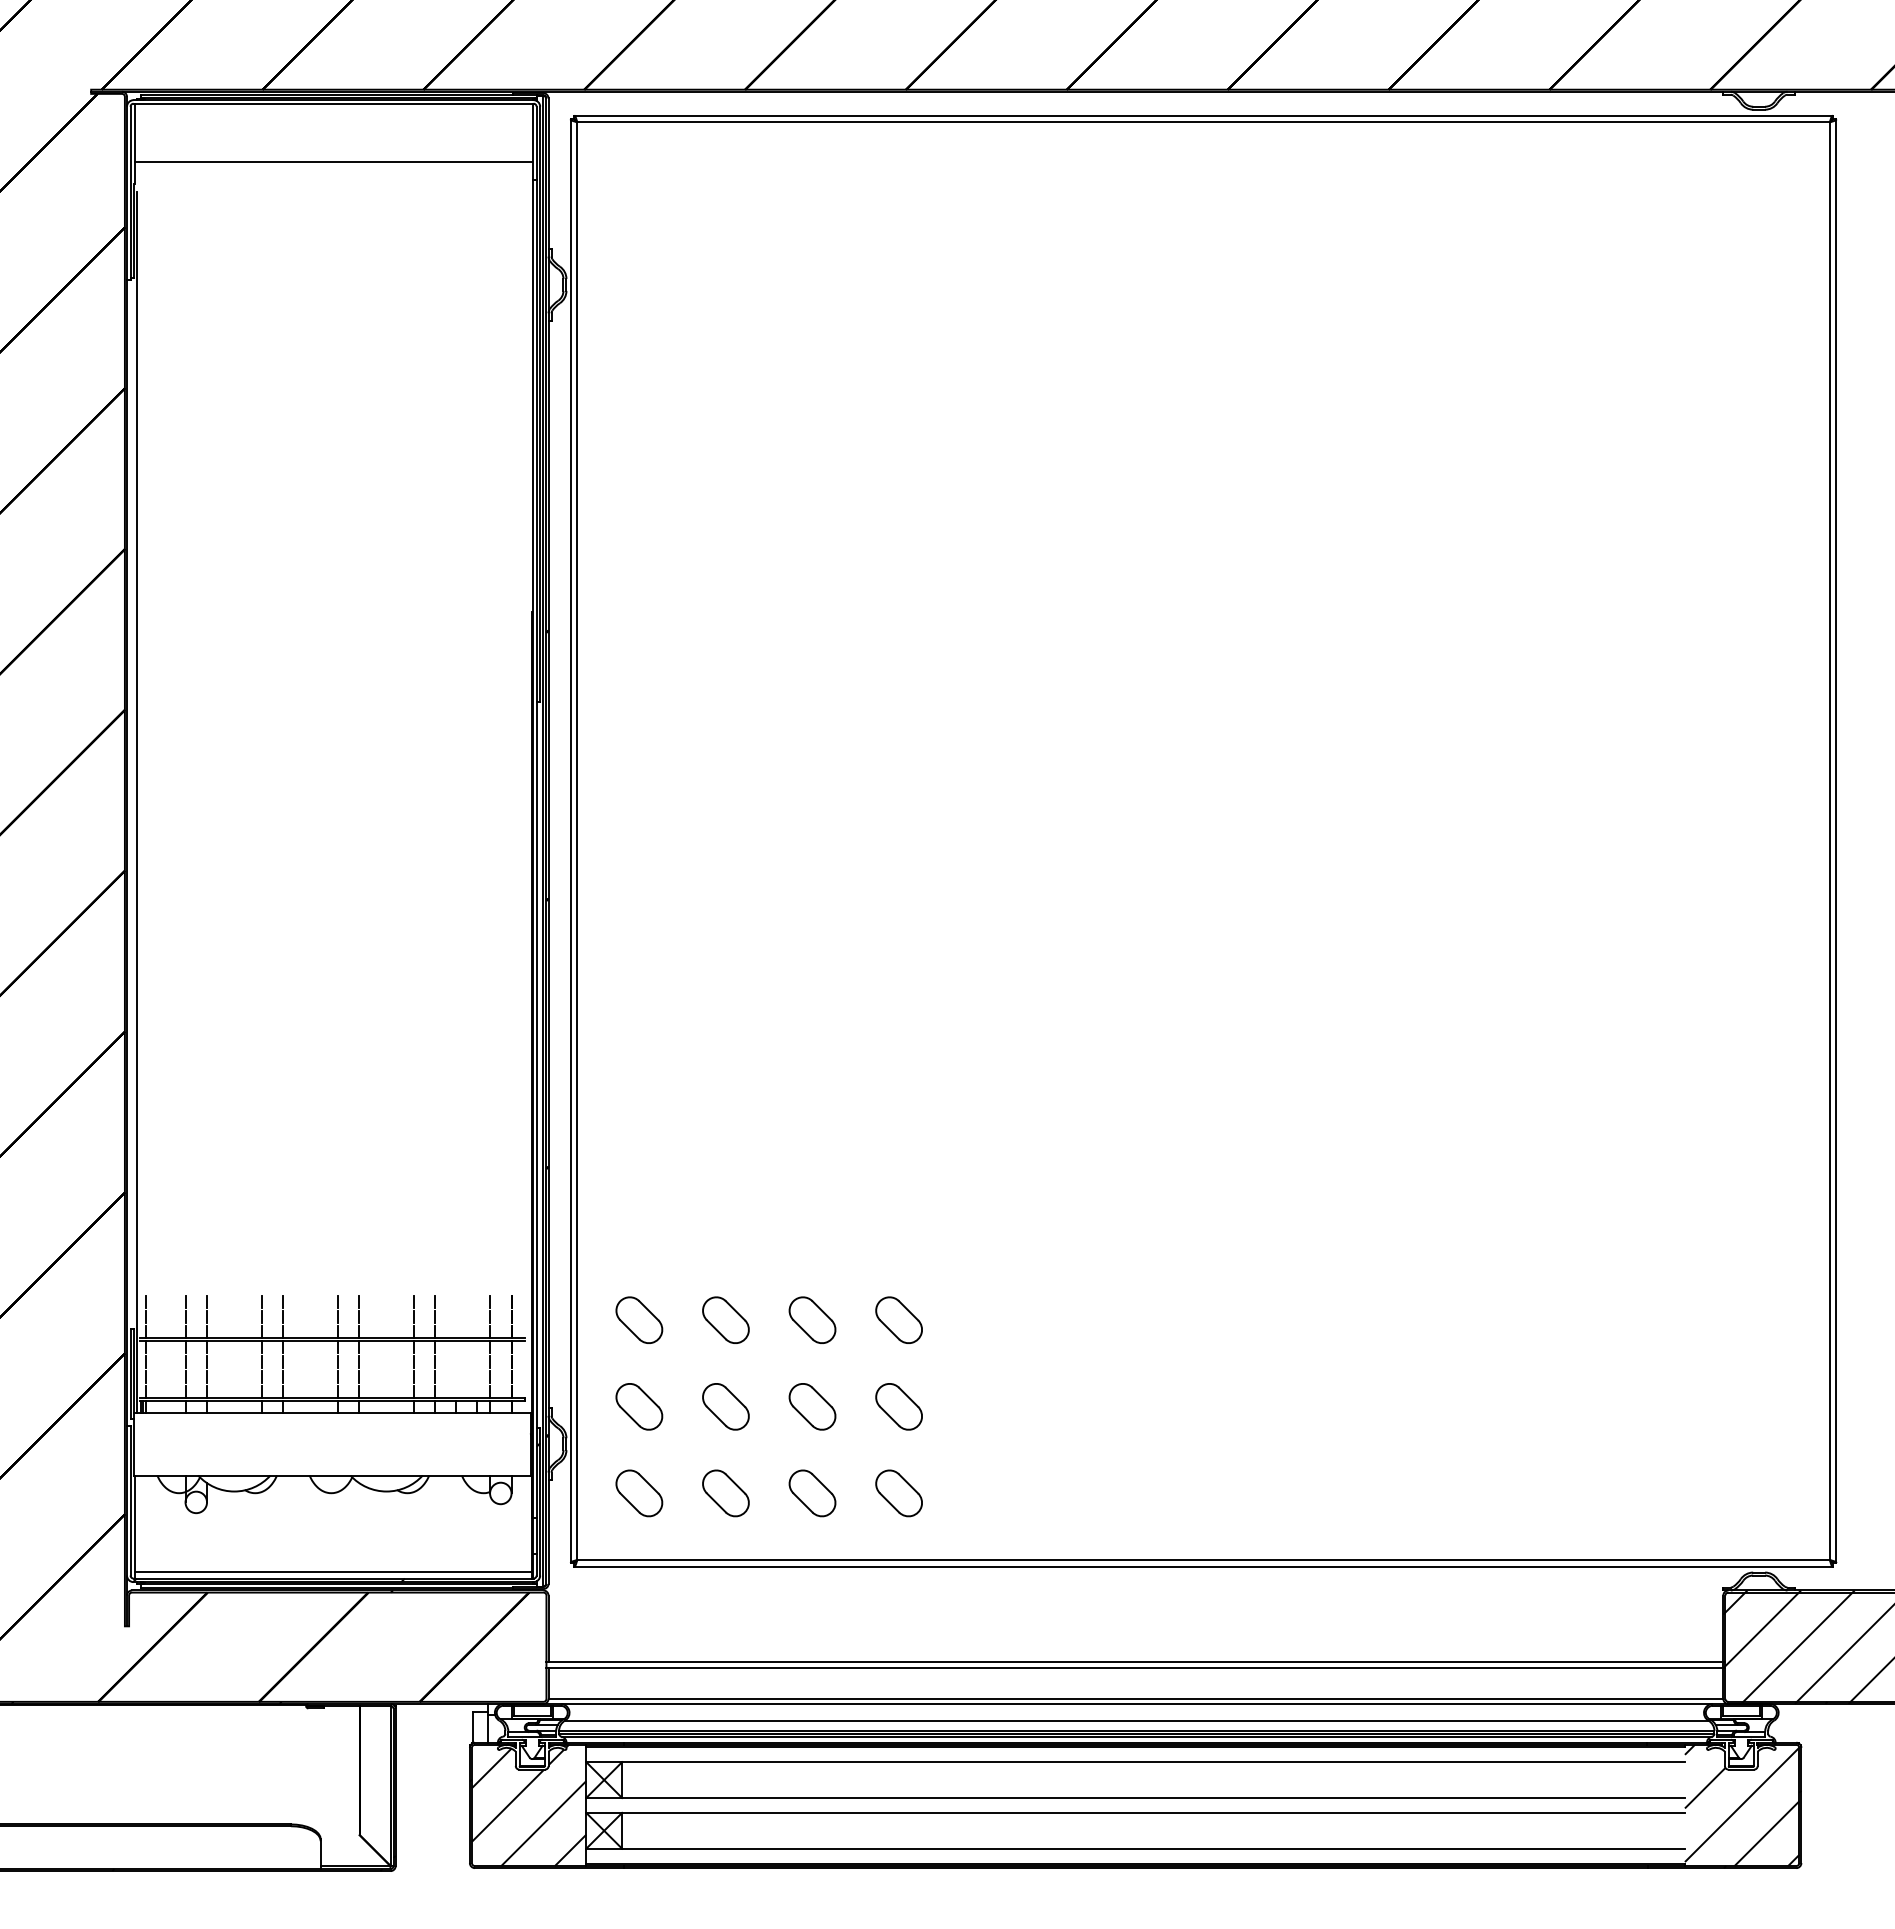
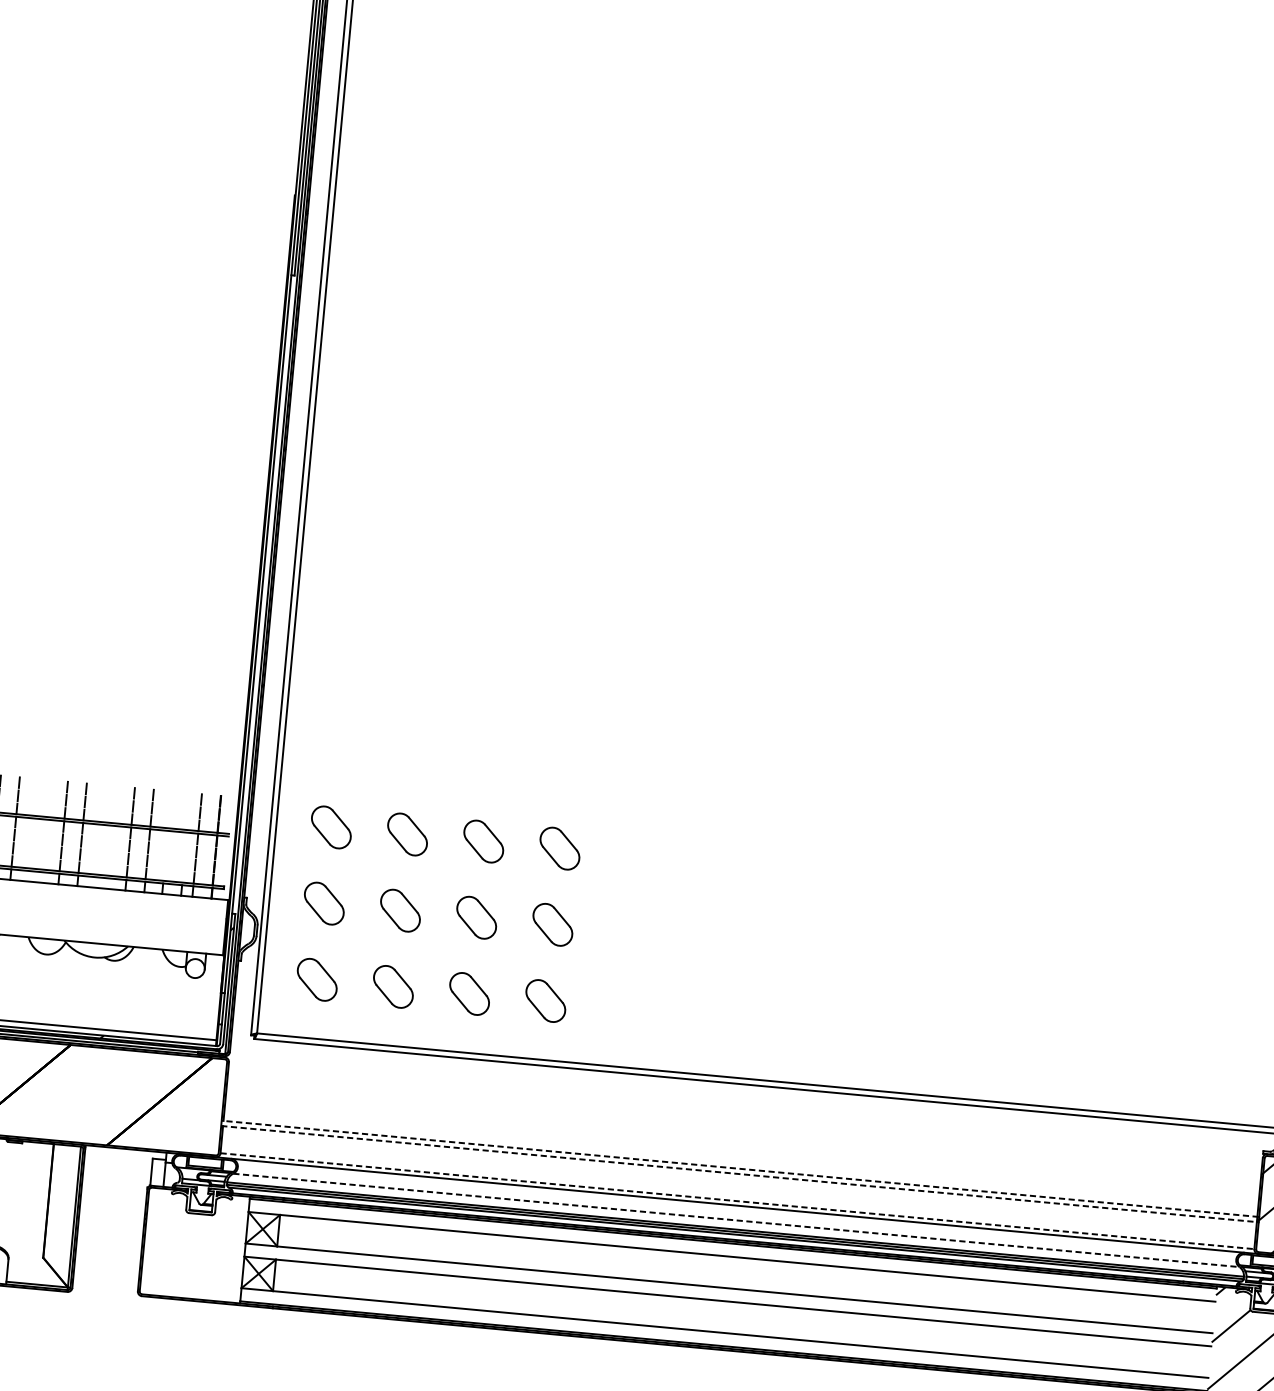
line: (1135, 1662) -> (740, 1169), solid -> dashed
line: (1136, 1668) -> (740, 1174), solid -> dashed
line: (1136, 1698) -> (737, 1200), solid -> dashed
line: (1136, 1720) -> (736, 1220), solid -> dashed
hatch: (528, 1805) -> (194, 1245), removed

